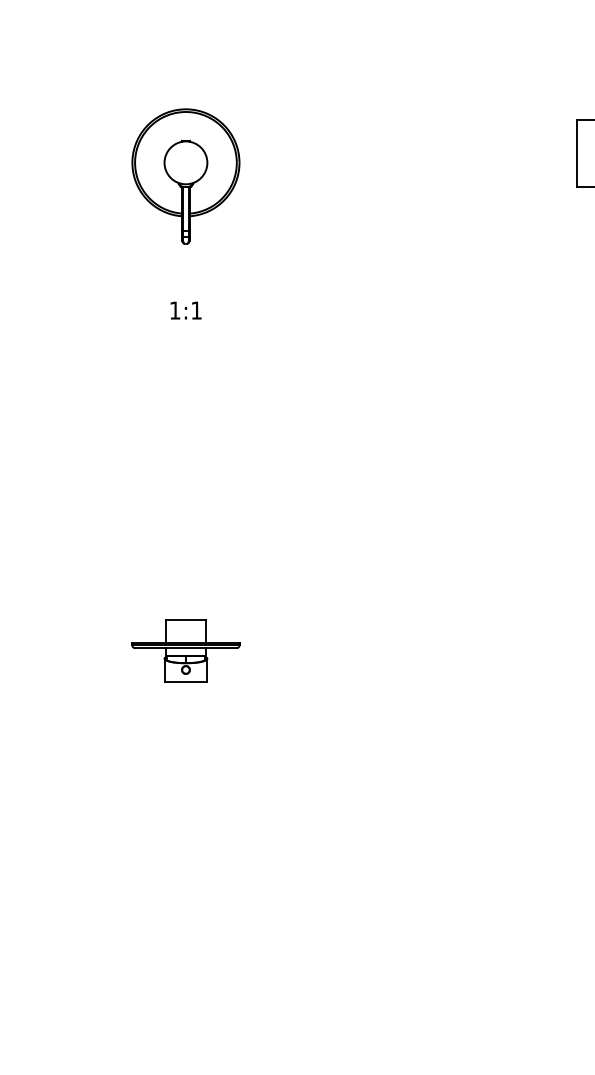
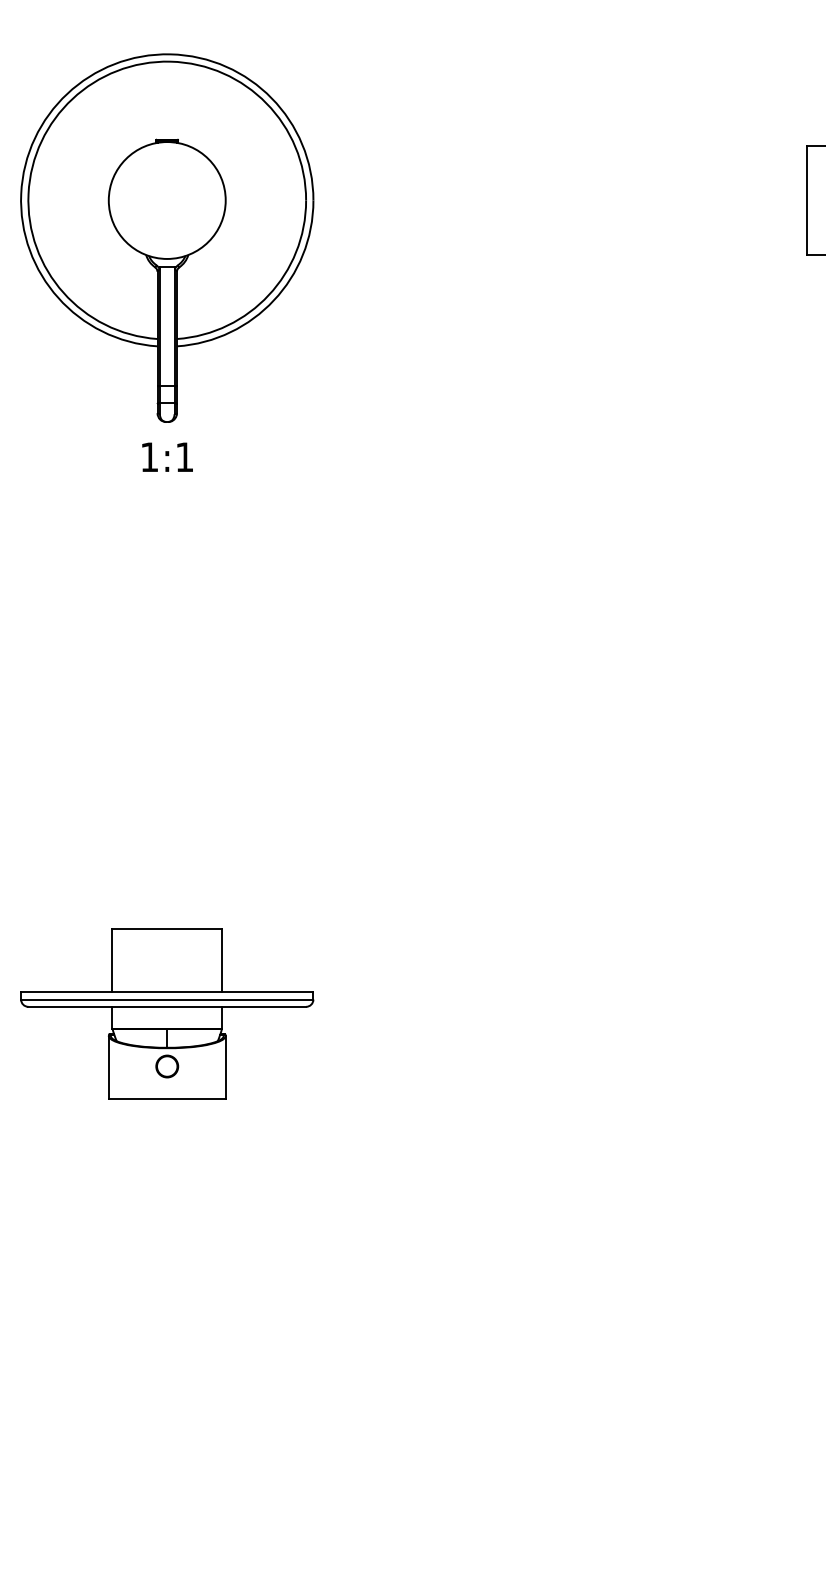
part: (185, 176) -> (166, 237), size x1.67
part: (185, 650) -> (166, 1013), size x1.67

